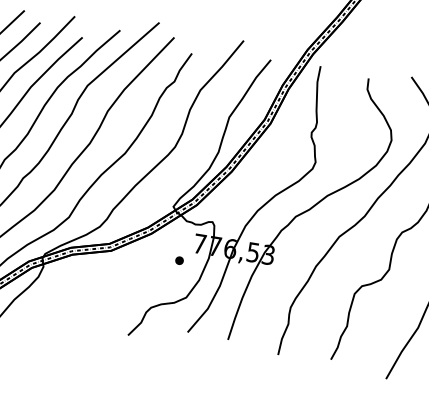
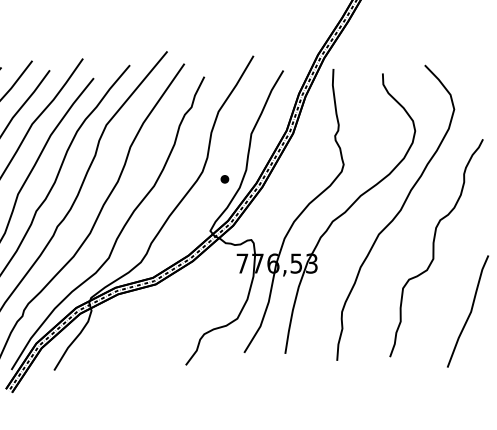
part: (179, 260) -> (224, 179), moved

